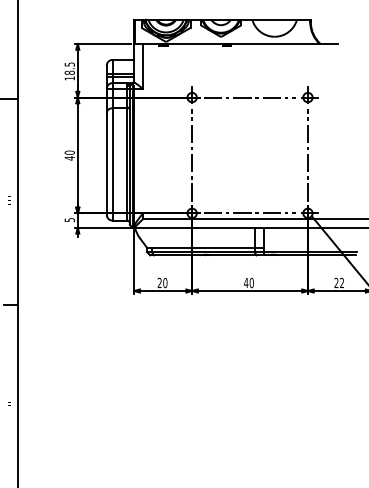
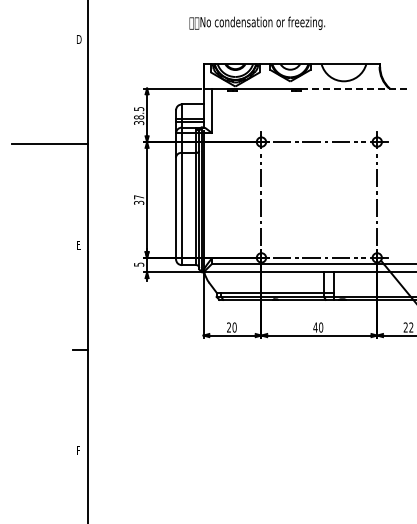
line: (285, 43) -> (354, 88), solid -> dashed
text: (70, 78) -> (139, 123), 18.5 -> 38.5
text: (70, 155) -> (139, 200), 40 -> 37

